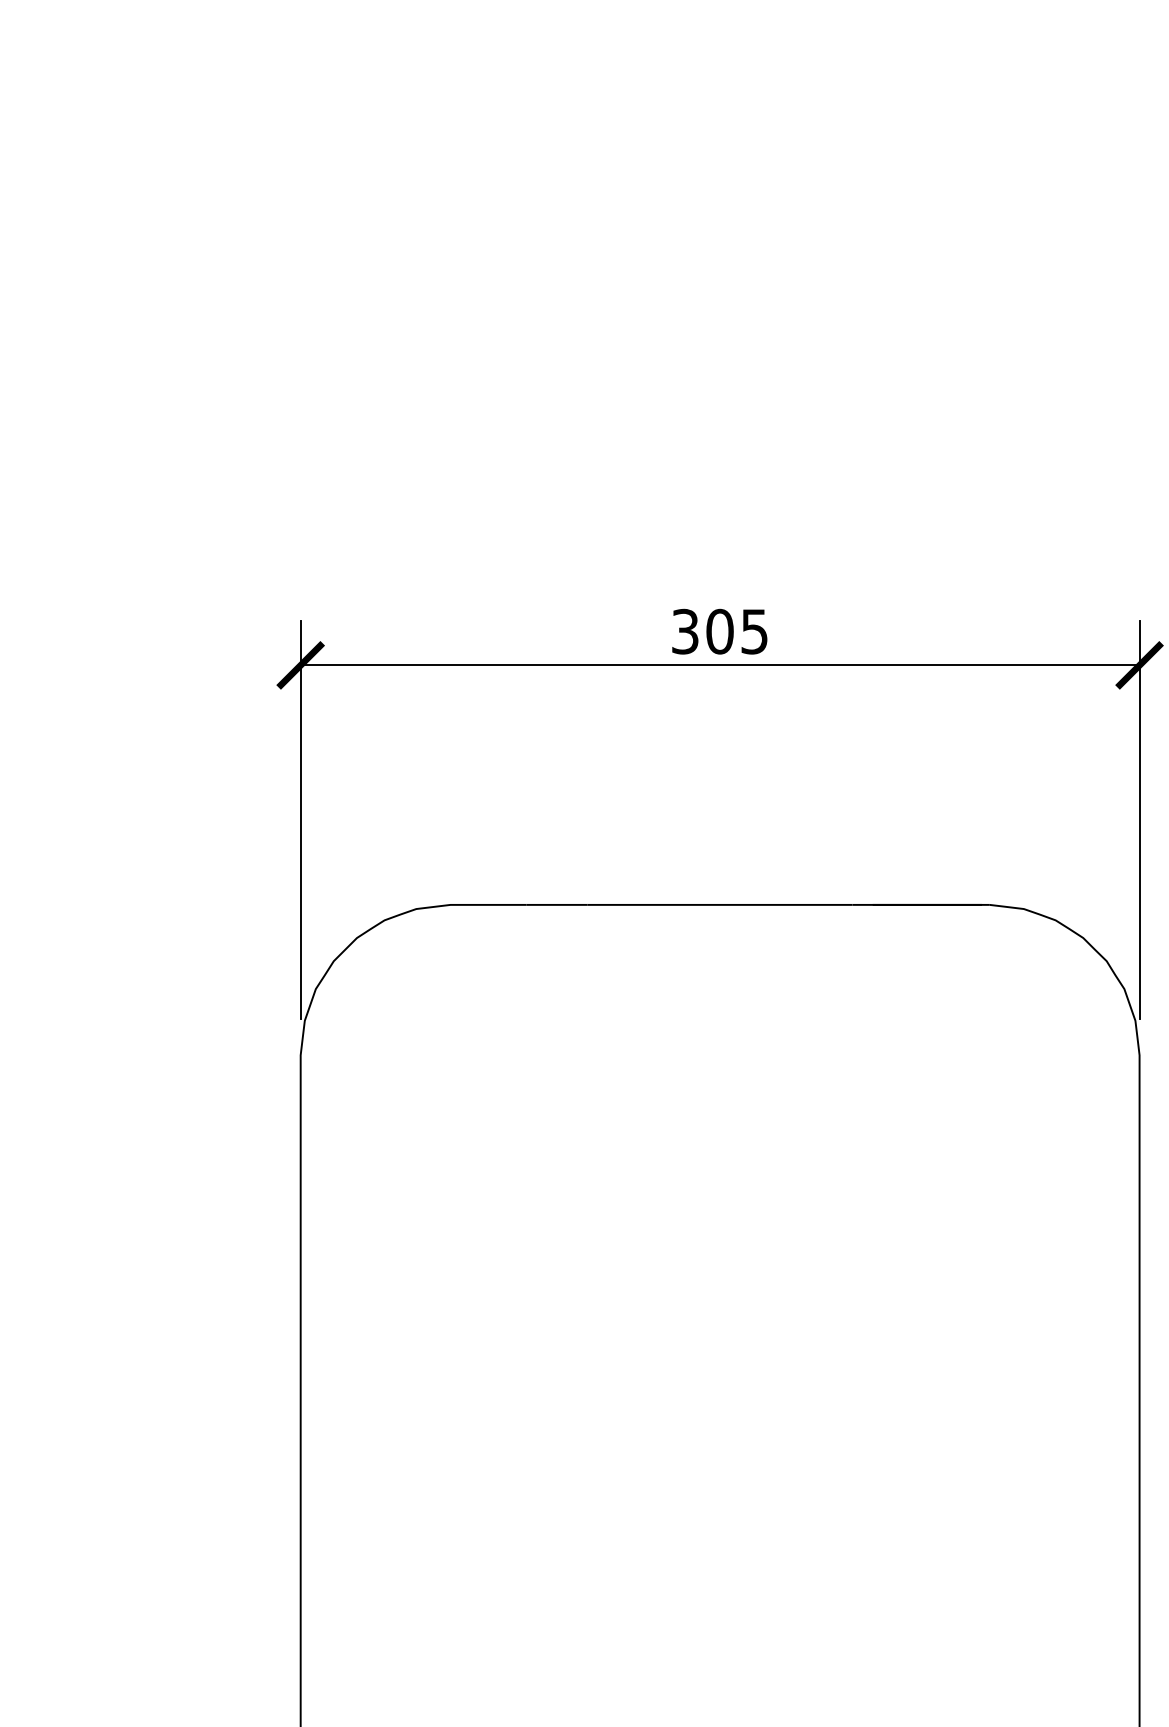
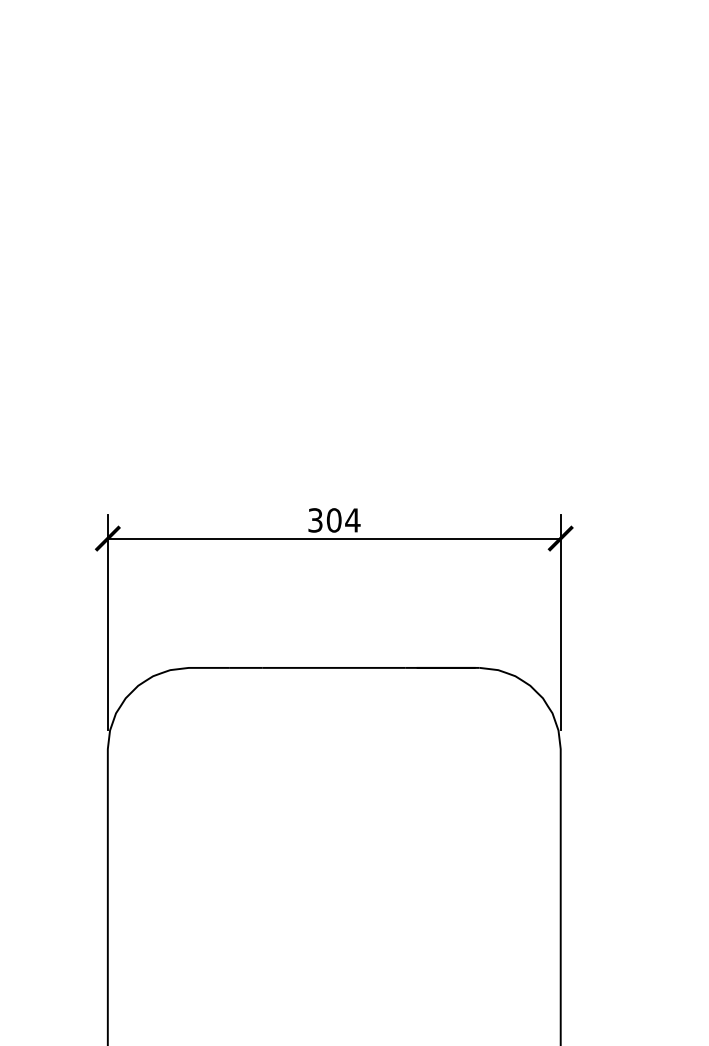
text: (753, 631) -> (352, 520), 305 -> 304

